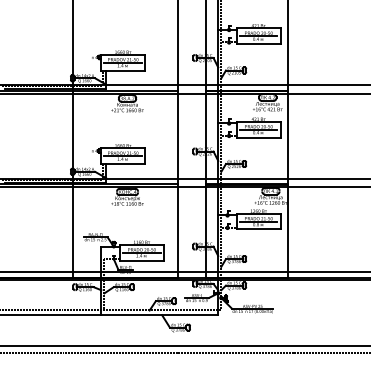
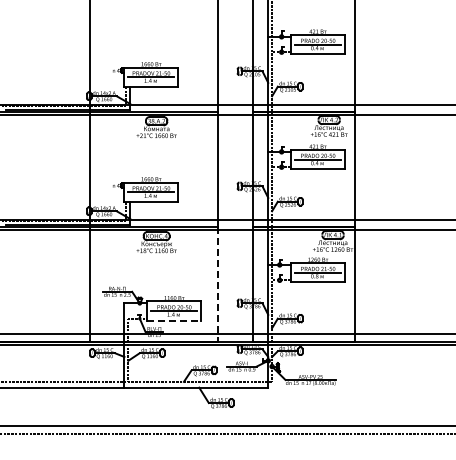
line: (177, 231) -> (218, 284), solid -> dashed
line: (142, 260) -> (174, 320), solid -> dashed

